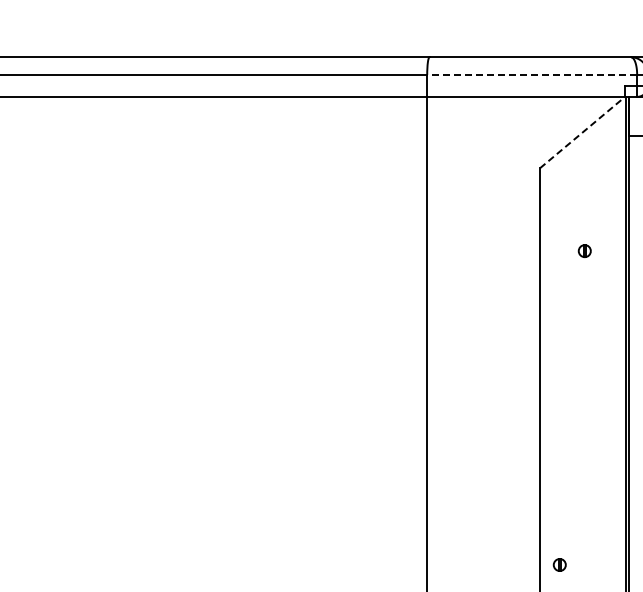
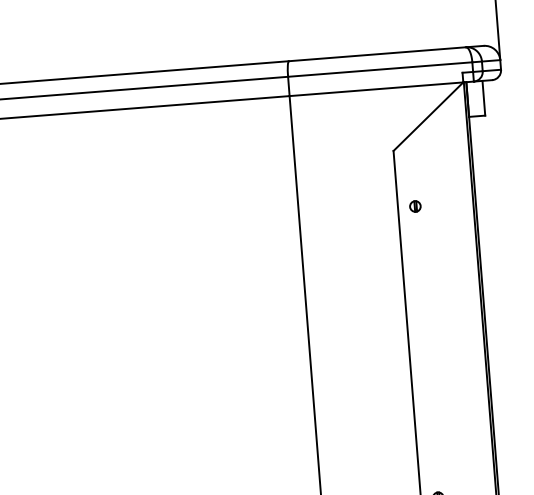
line: (532, 74) -> (380, 69), dashed -> solid
line: (582, 132) -> (428, 116), dashed -> solid
part: (584, 250) -> (415, 205), moved

